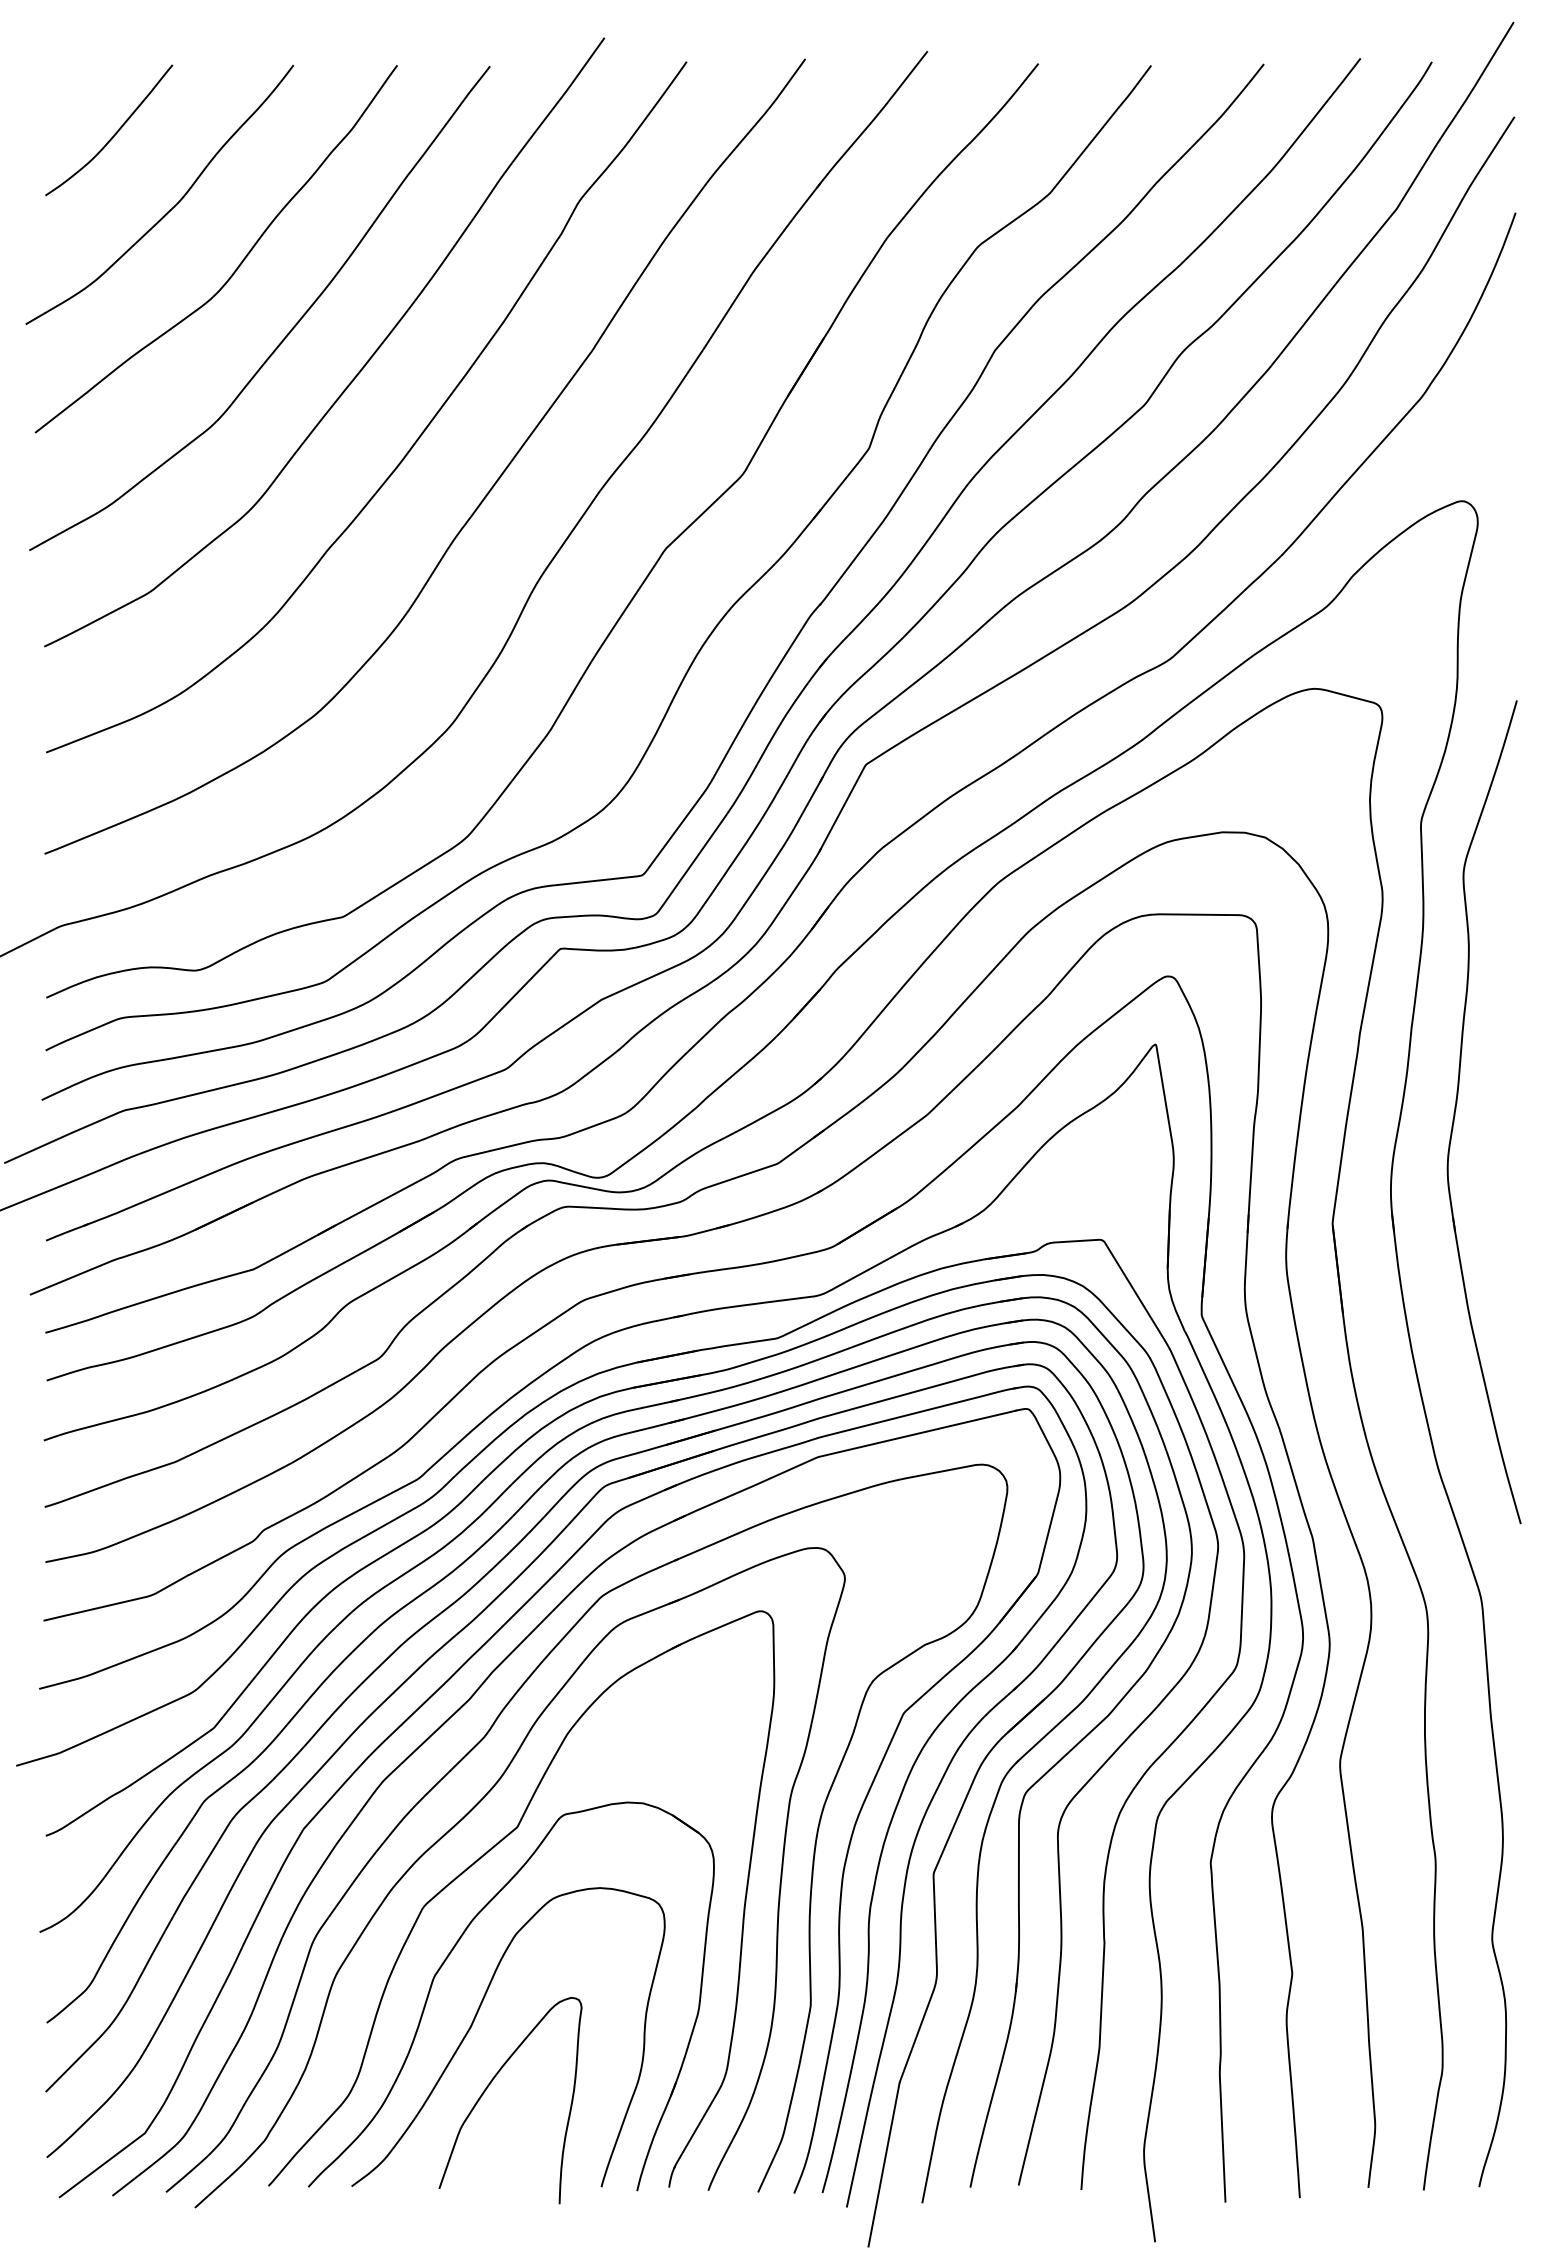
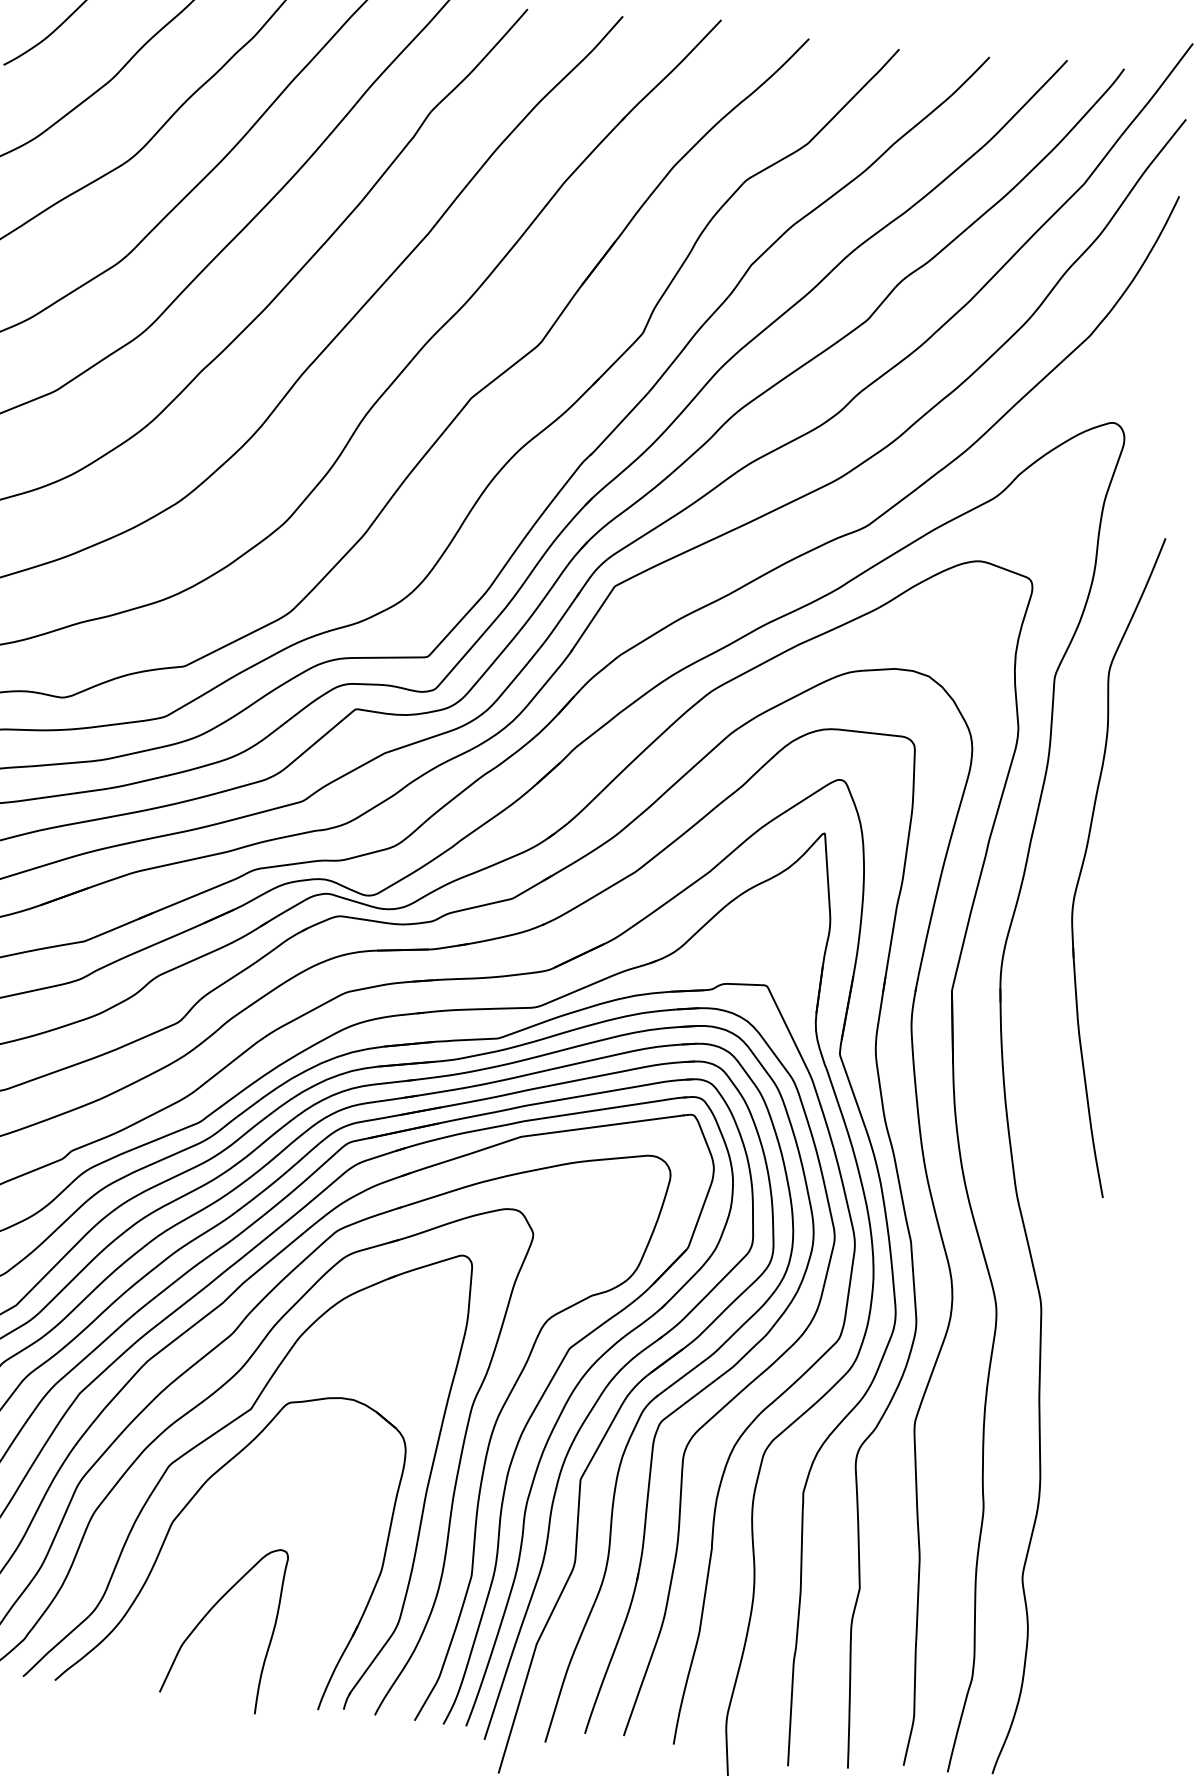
part: (1456, 1109) -> (1084, 860), moved
curve: (474, 2021) -> (201, 1561), removed

